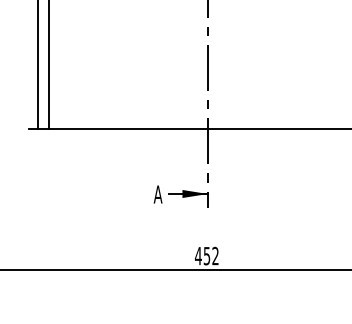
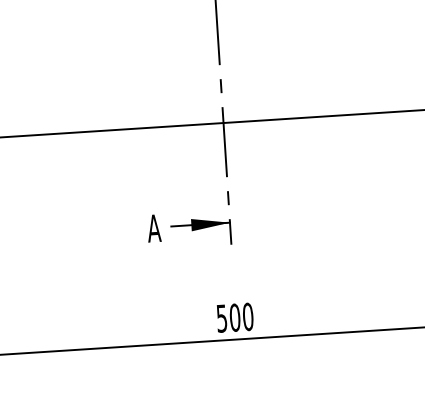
text: (206, 255) -> (234, 316), 452 -> 500

